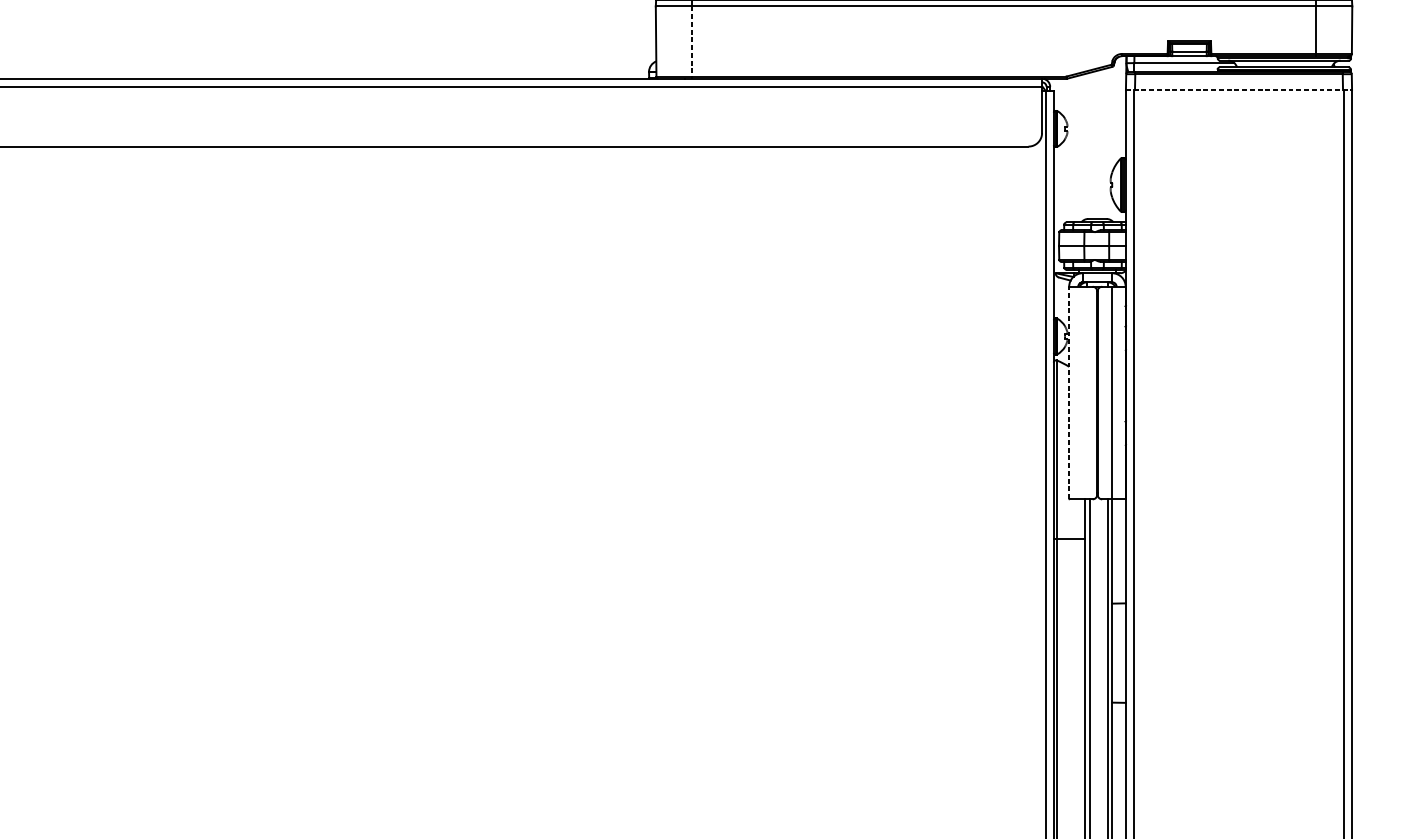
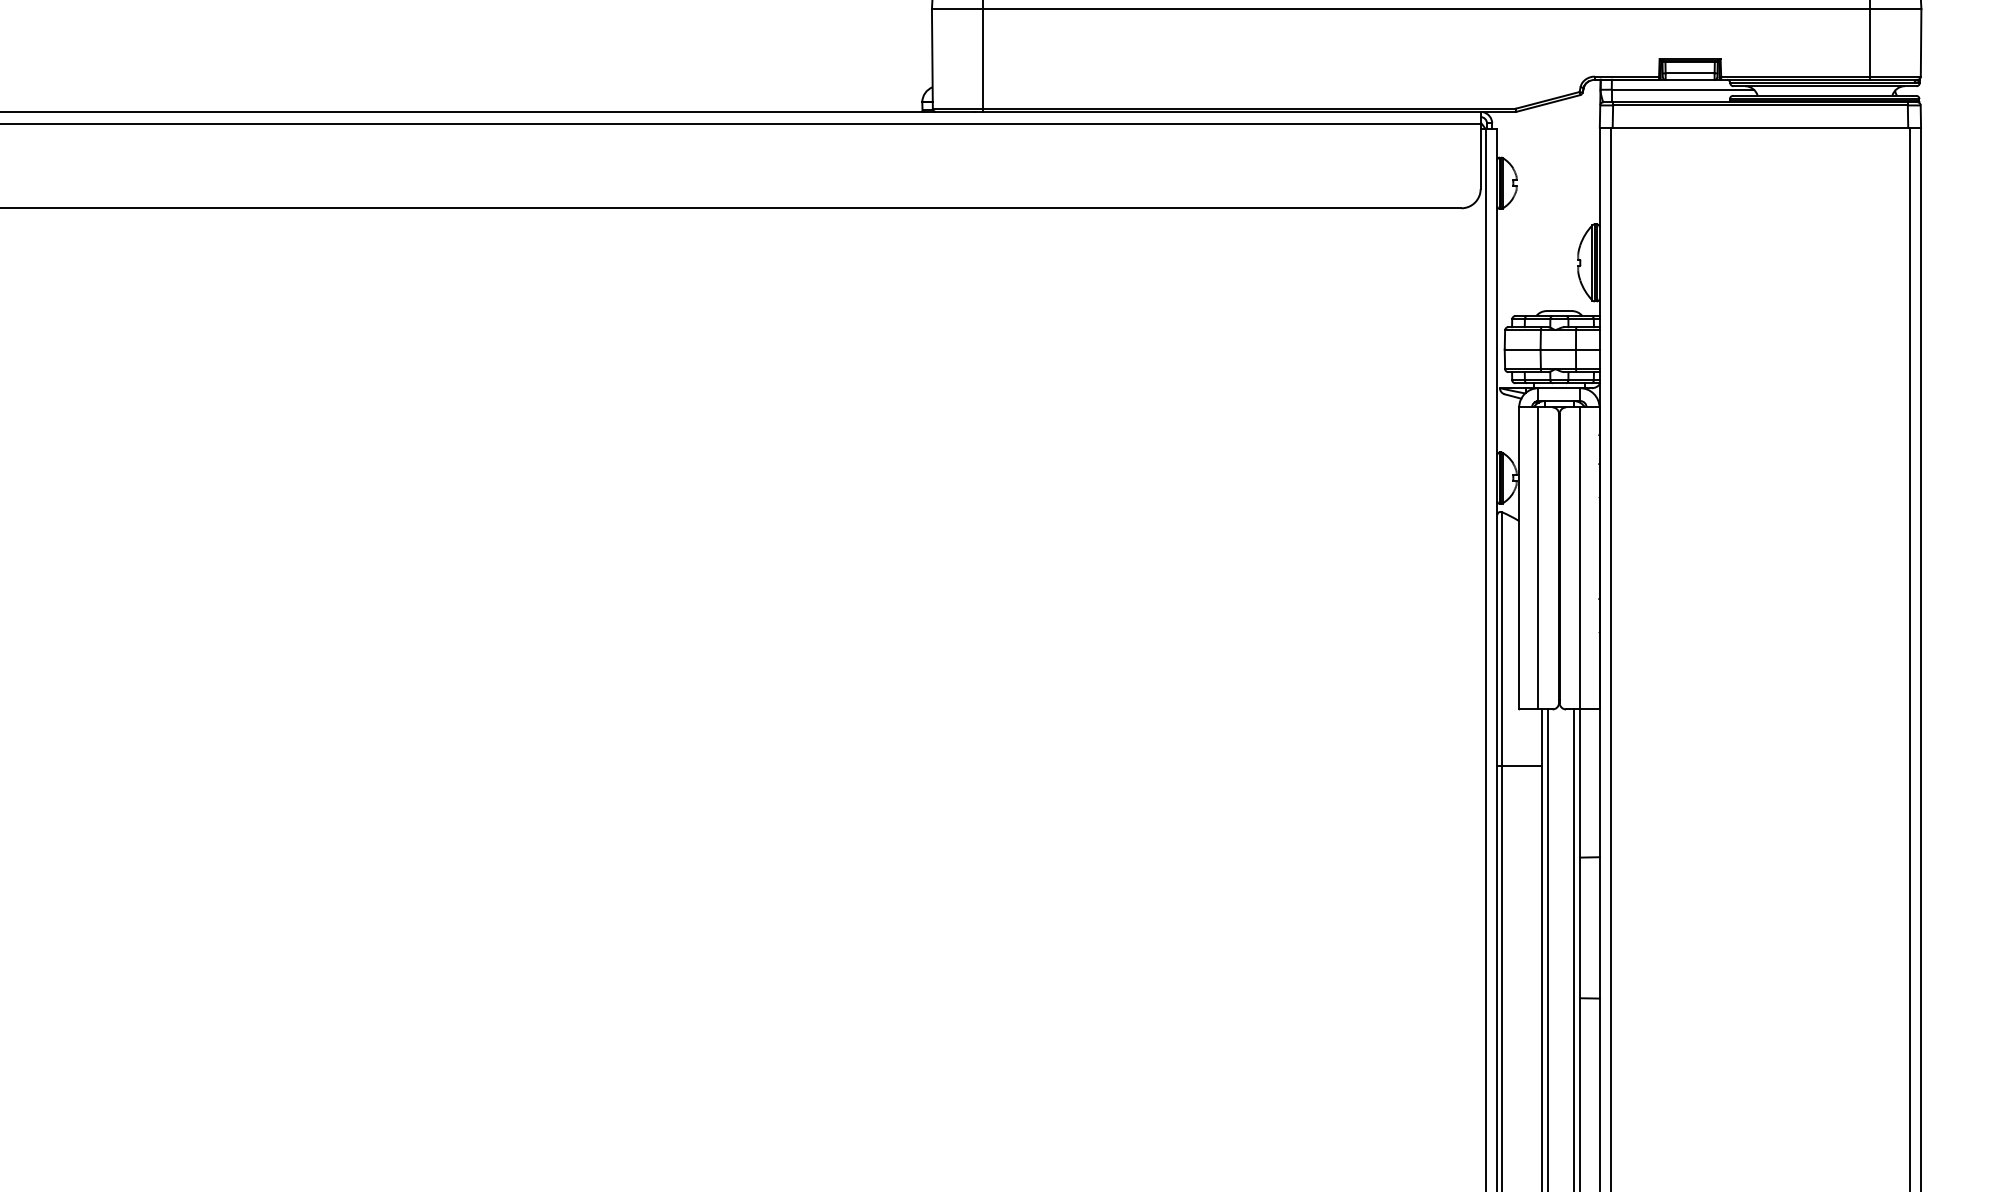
line: (692, 43) -> (983, 61), dashed -> solid
line: (1239, 89) -> (1760, 127), dashed -> solid
line: (1069, 393) -> (1519, 558), dashed -> solid
line: (1082, 393) -> (1538, 558), added

